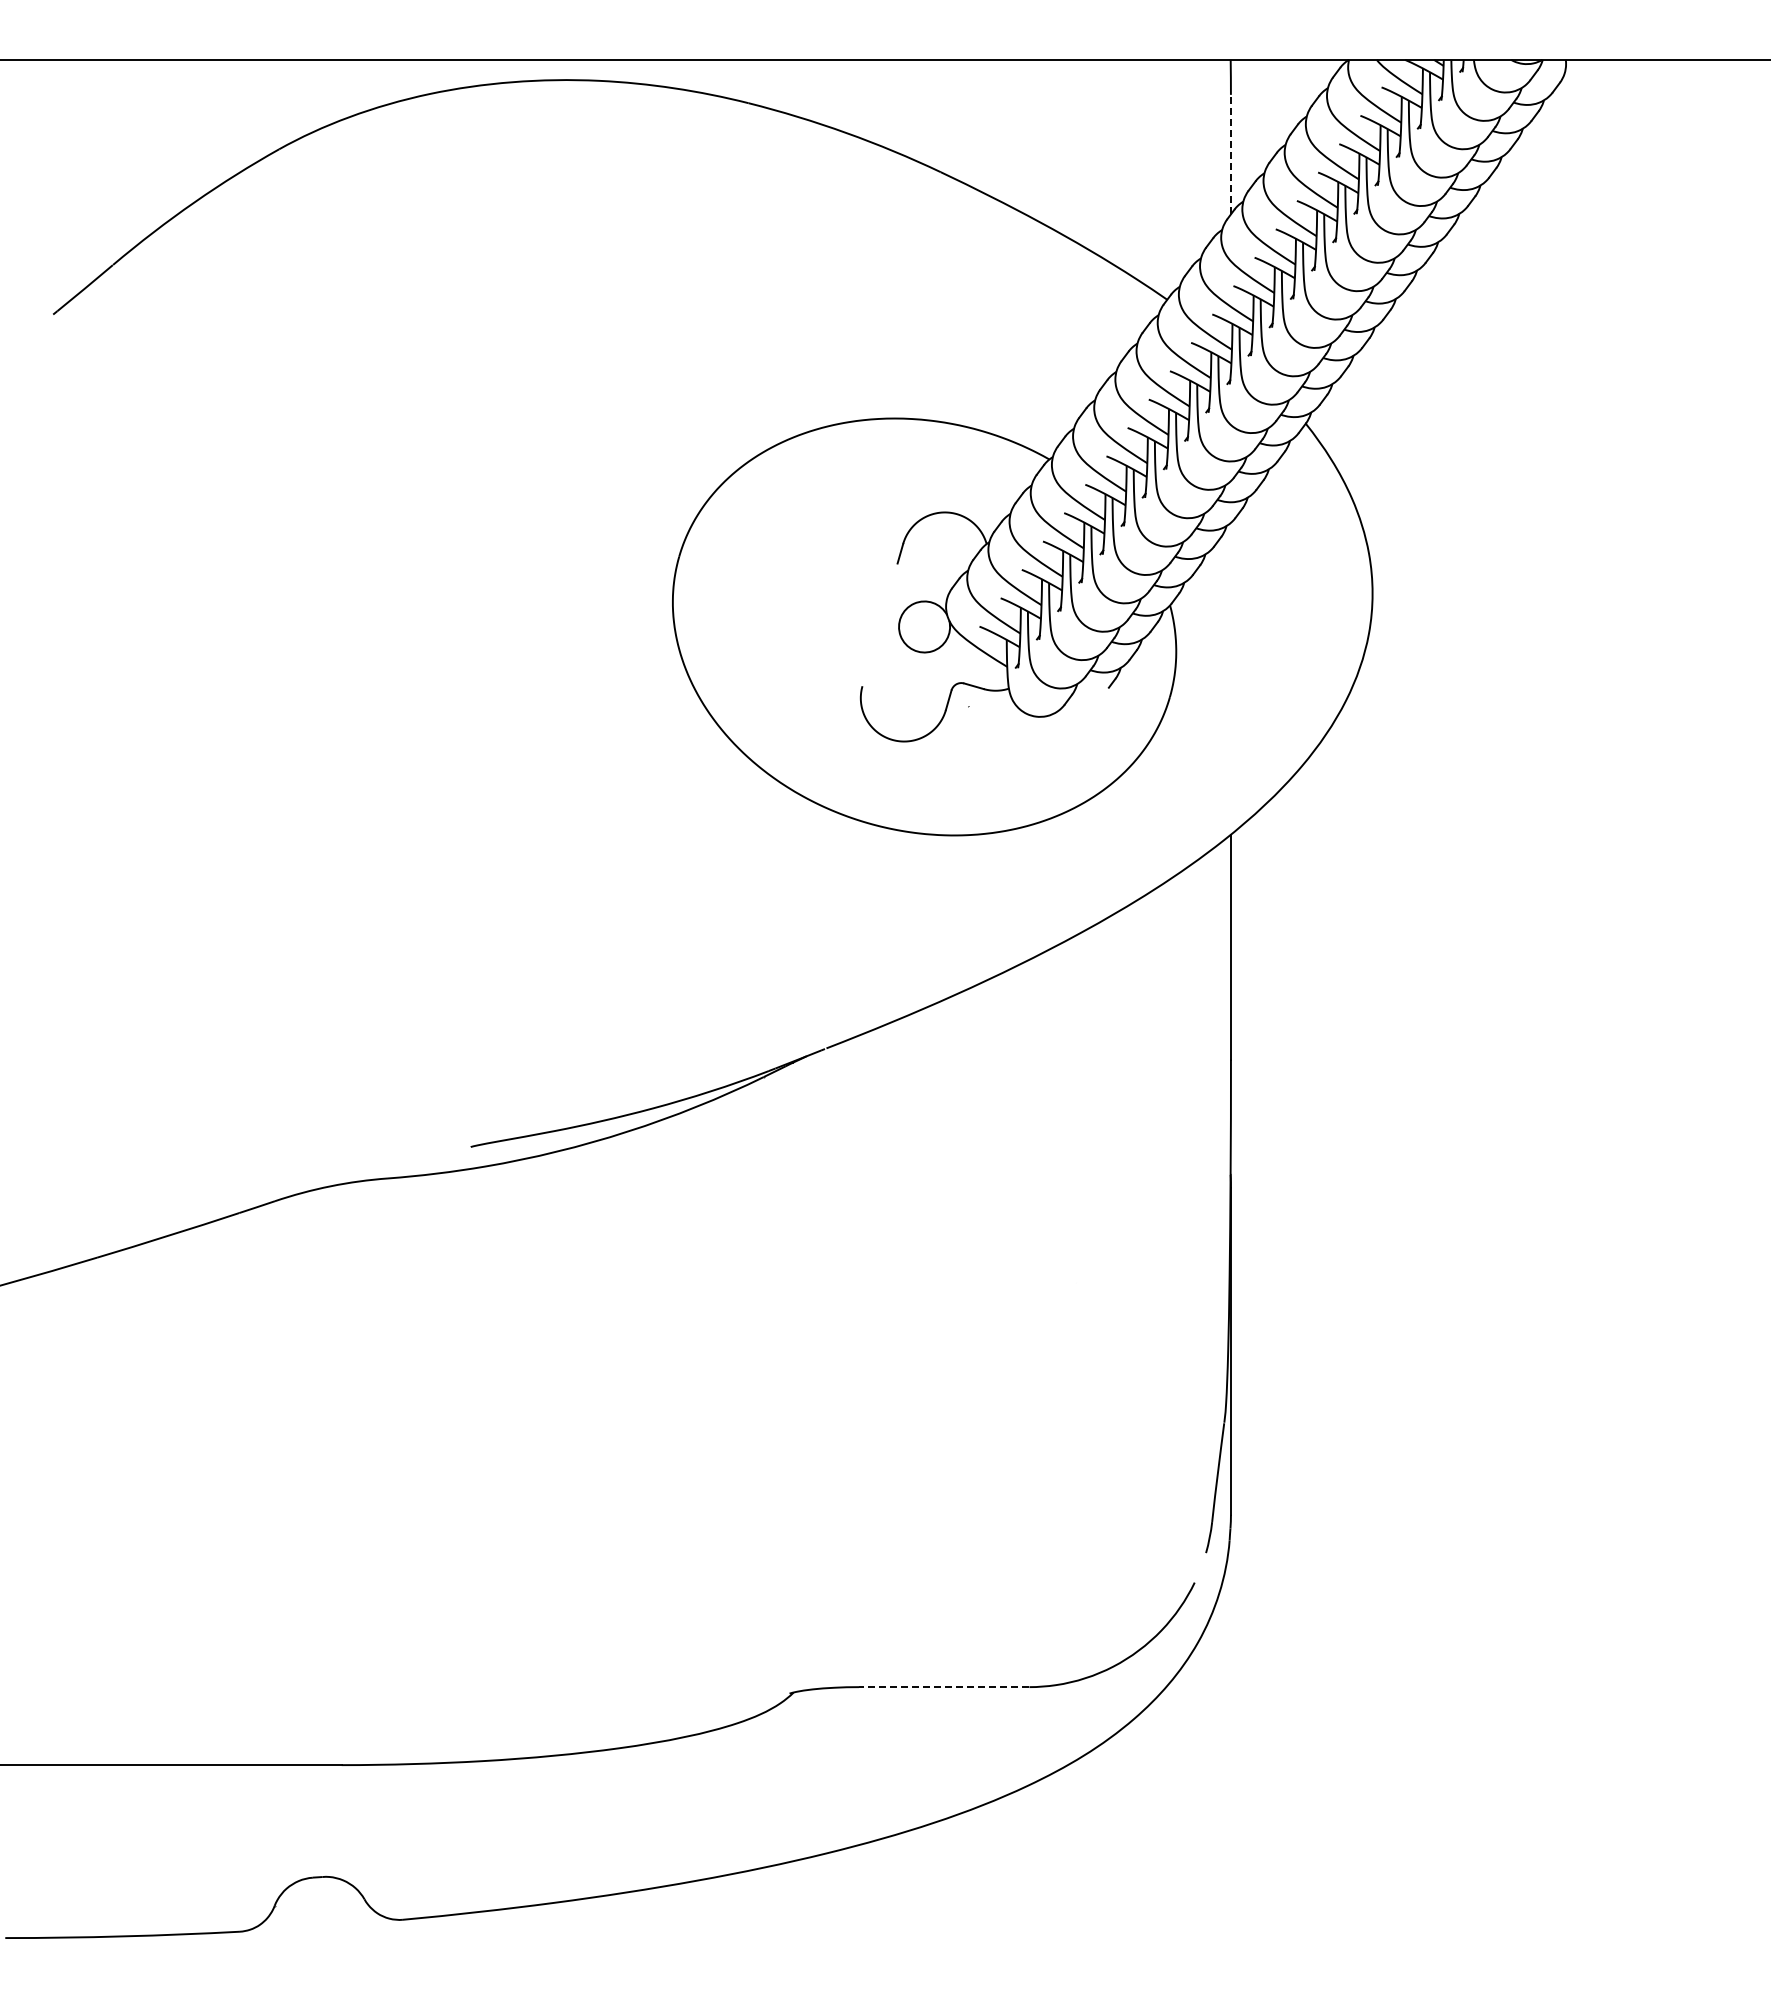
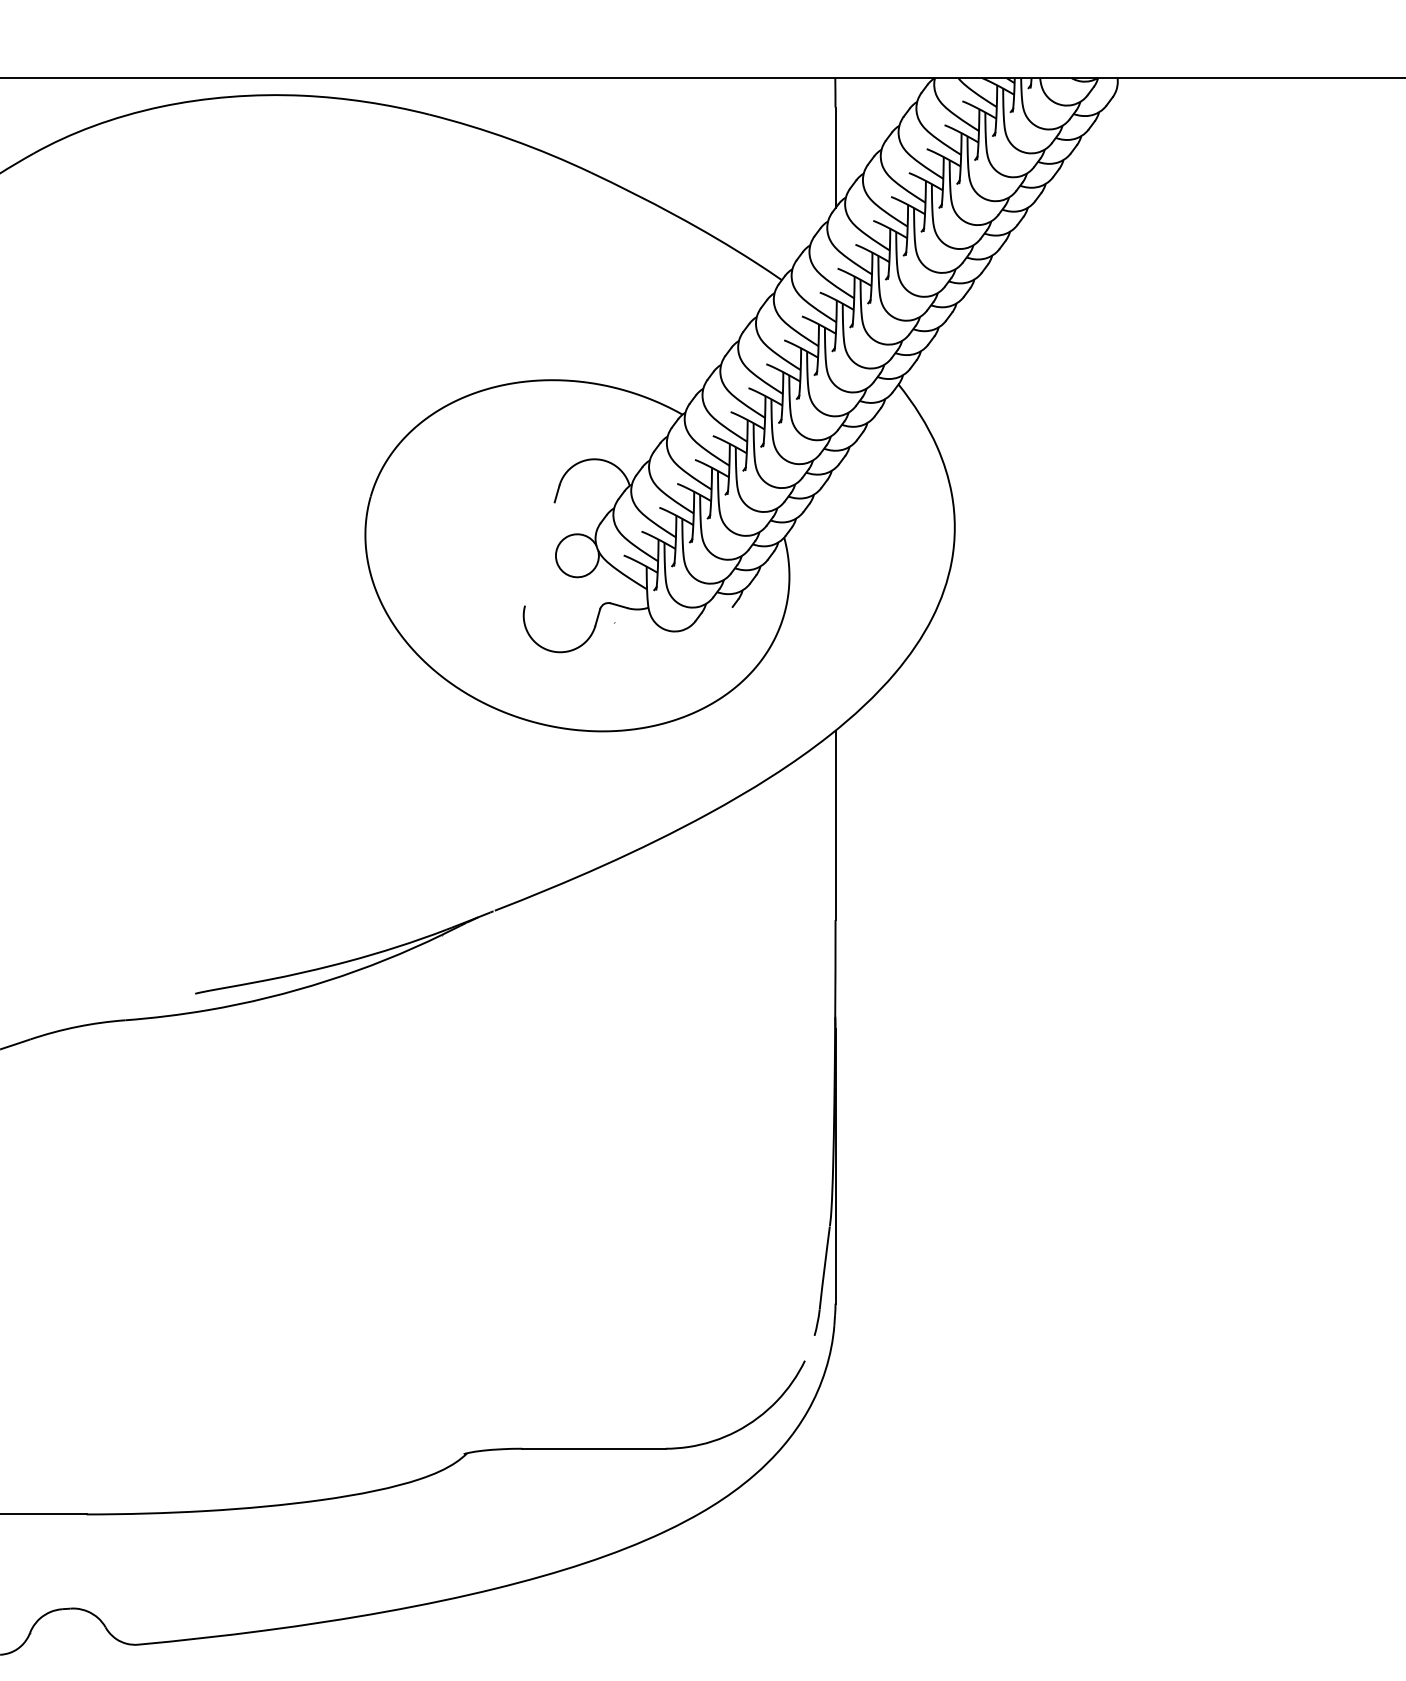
line: (1230, 154) -> (835, 157), dashed -> solid
line: (943, 1687) -> (593, 1449), dashed -> solid

